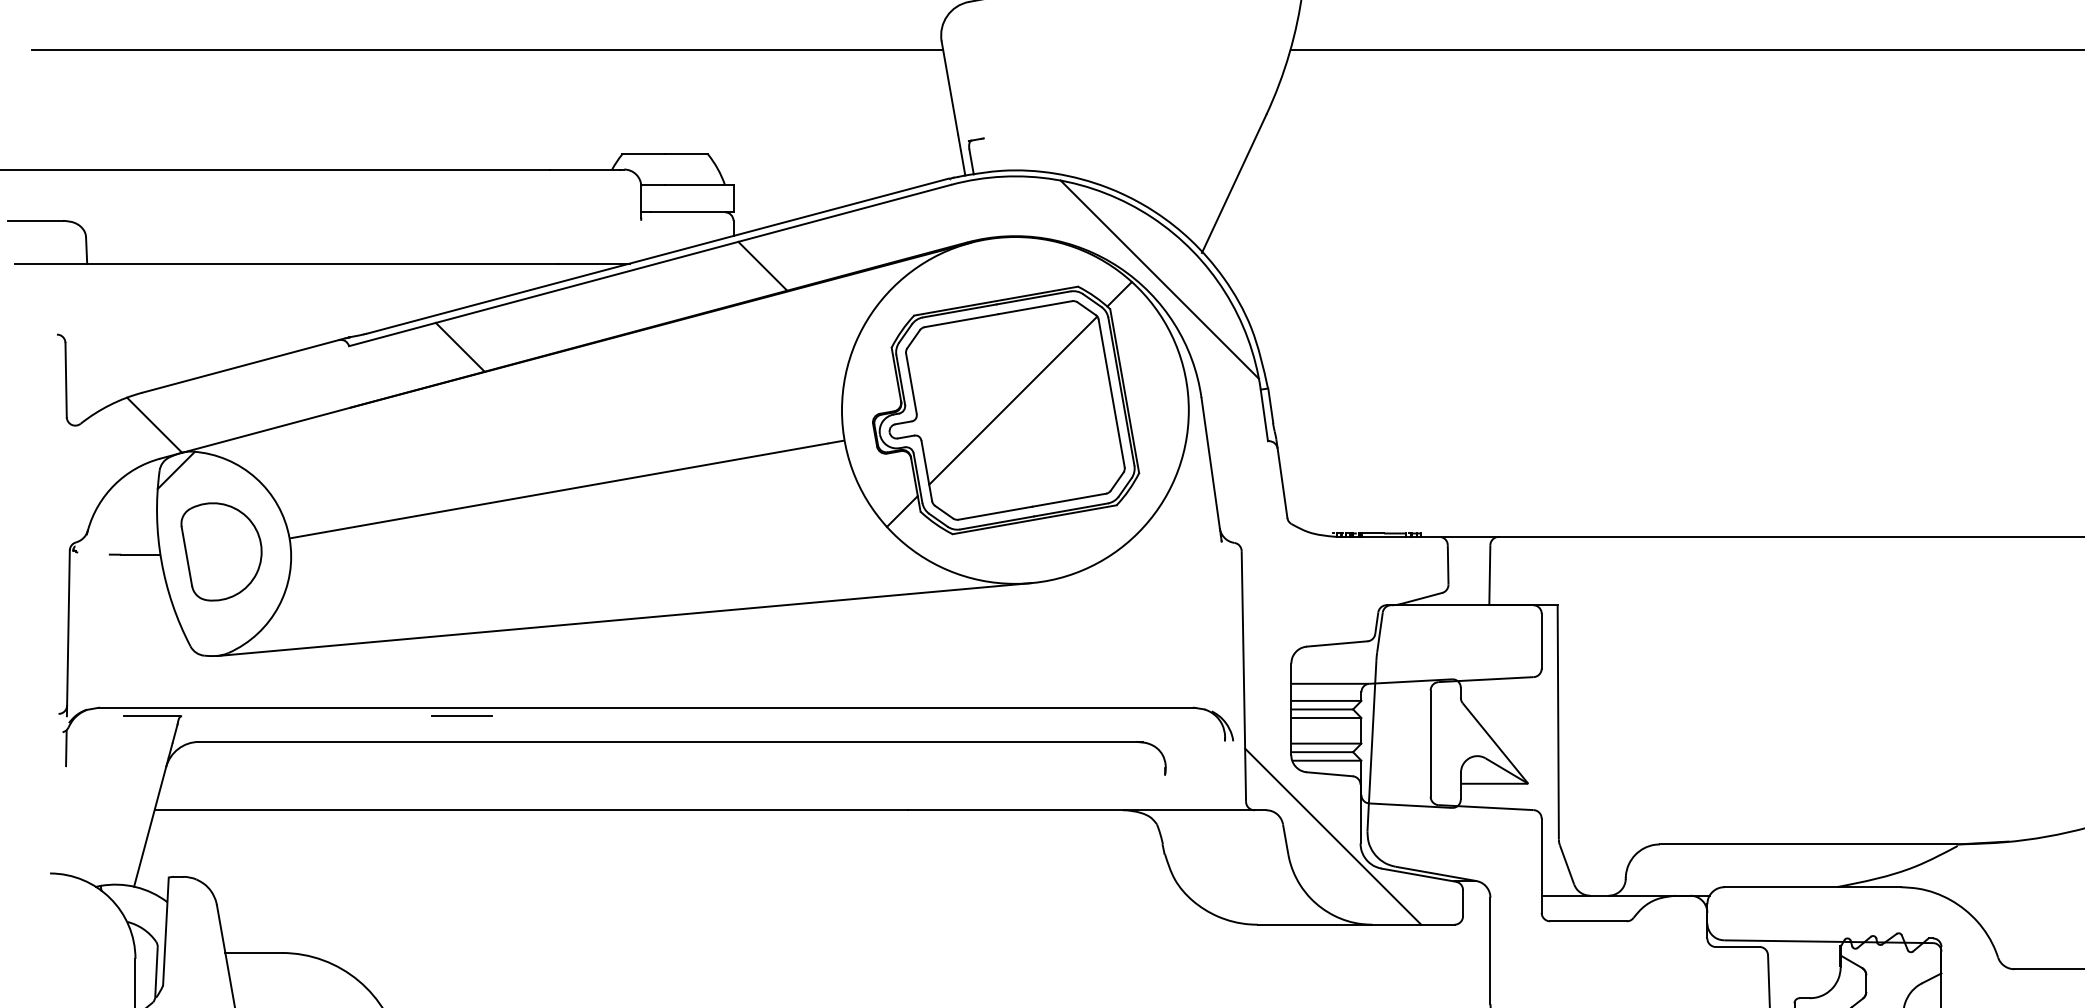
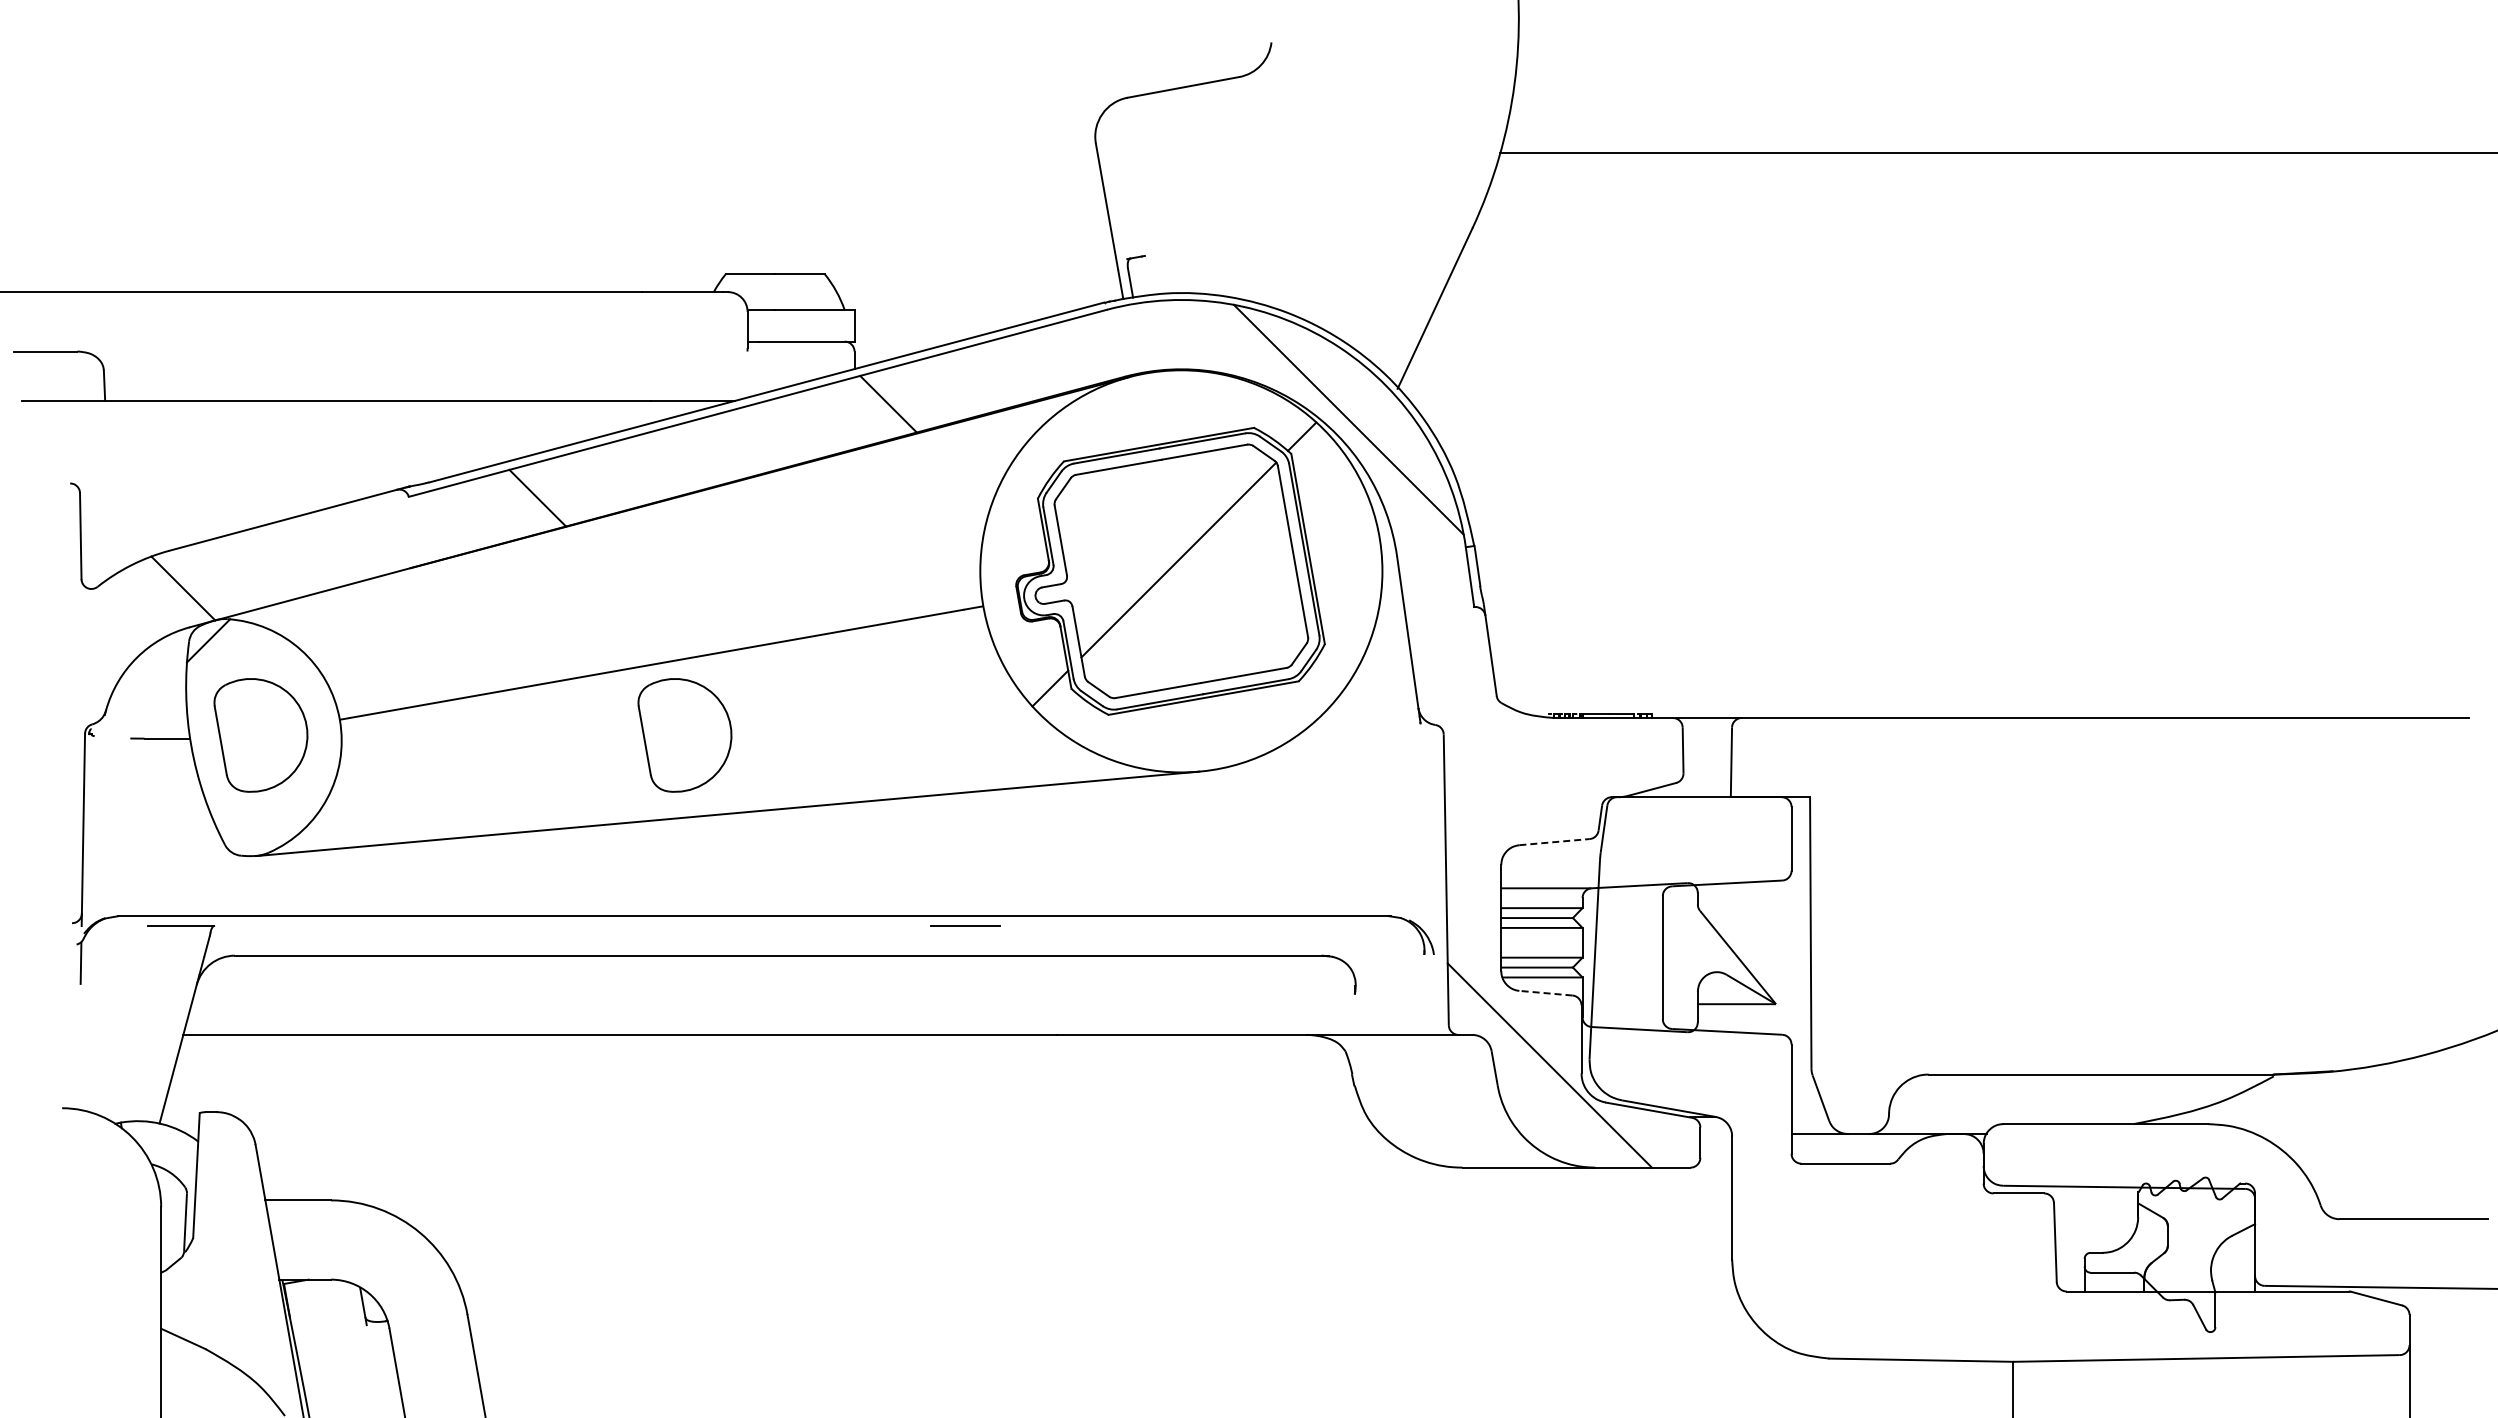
line: (487, 49) -> (569, 152), removed
part: (586, 552) -> (684, 735), added
line: (1338, 644) -> (1555, 842), solid -> dashed
line: (461, 715) -> (965, 925), moved
line: (1329, 774) -> (1545, 993), solid -> dashed

